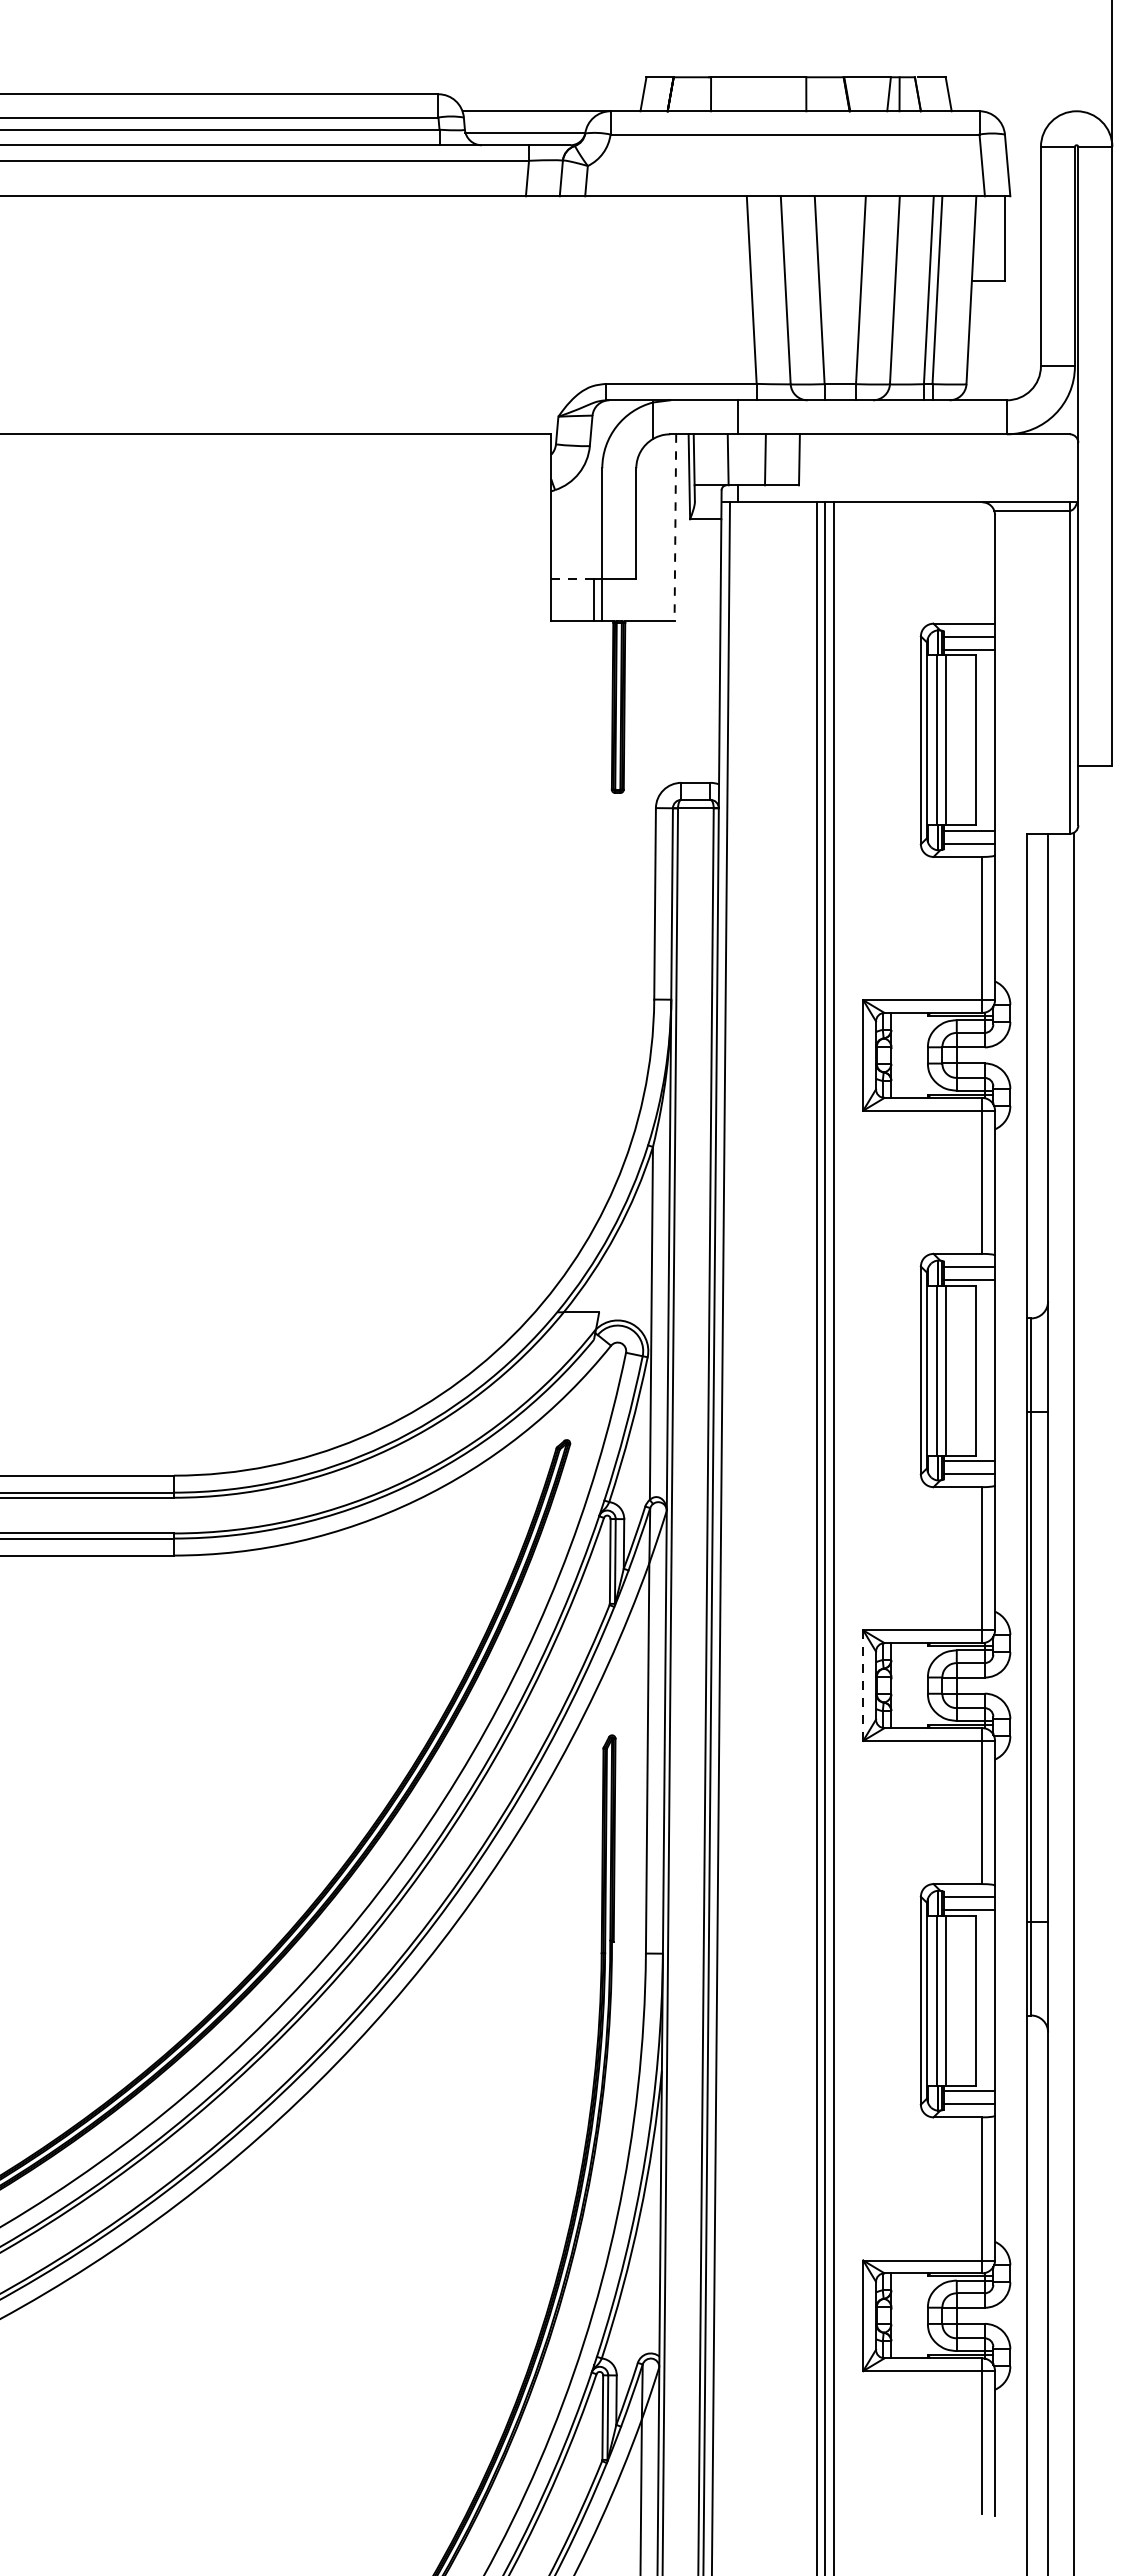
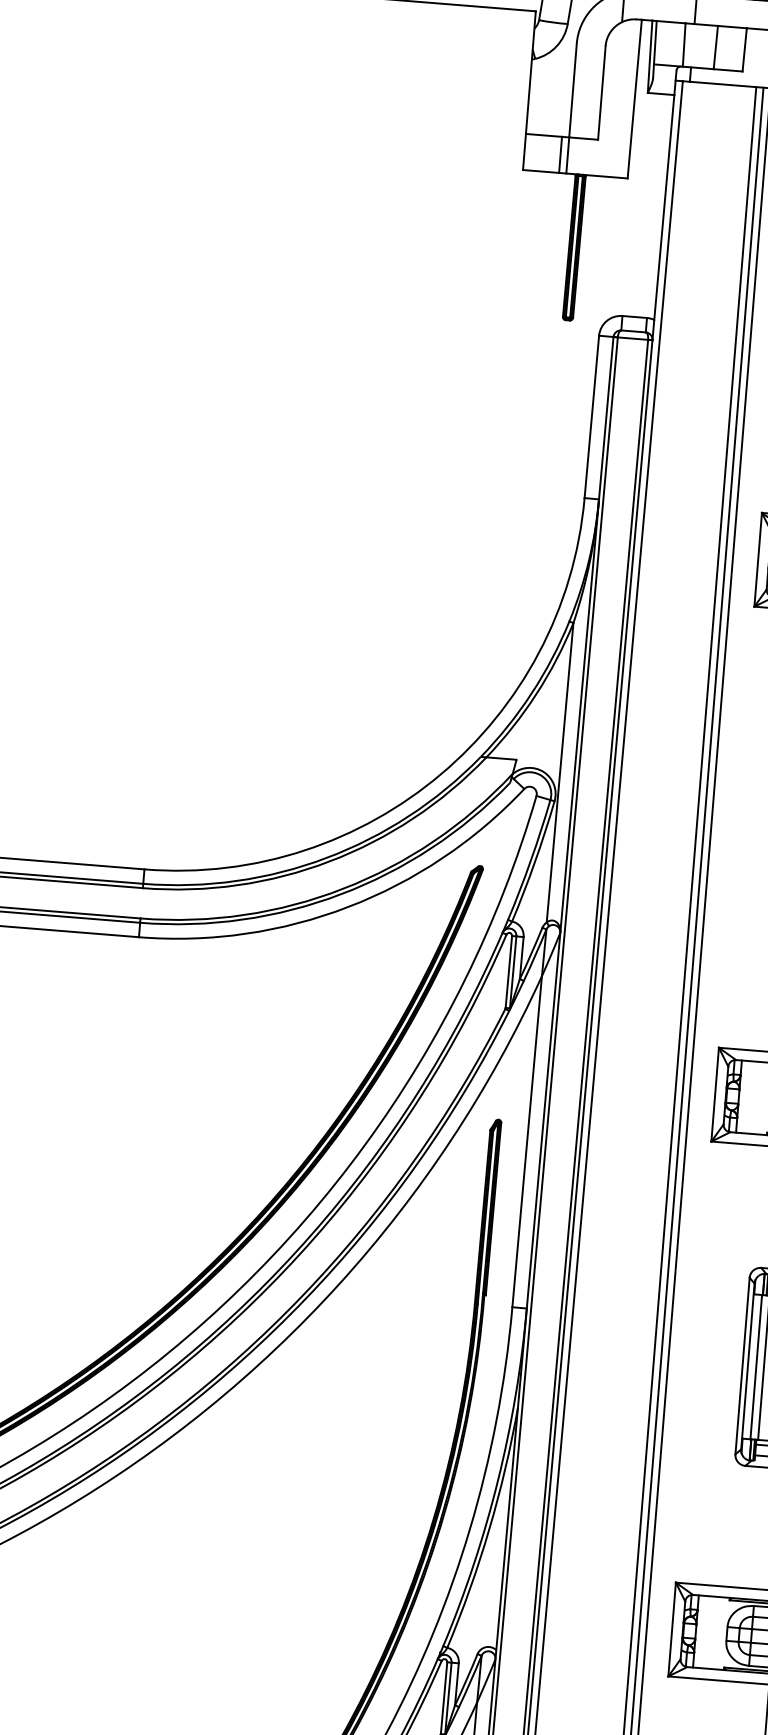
line: (675, 527) -> (634, 98), dashed -> solid
line: (572, 578) -> (543, 135), dashed -> solid
line: (863, 1685) -> (715, 1094), dashed -> solid

